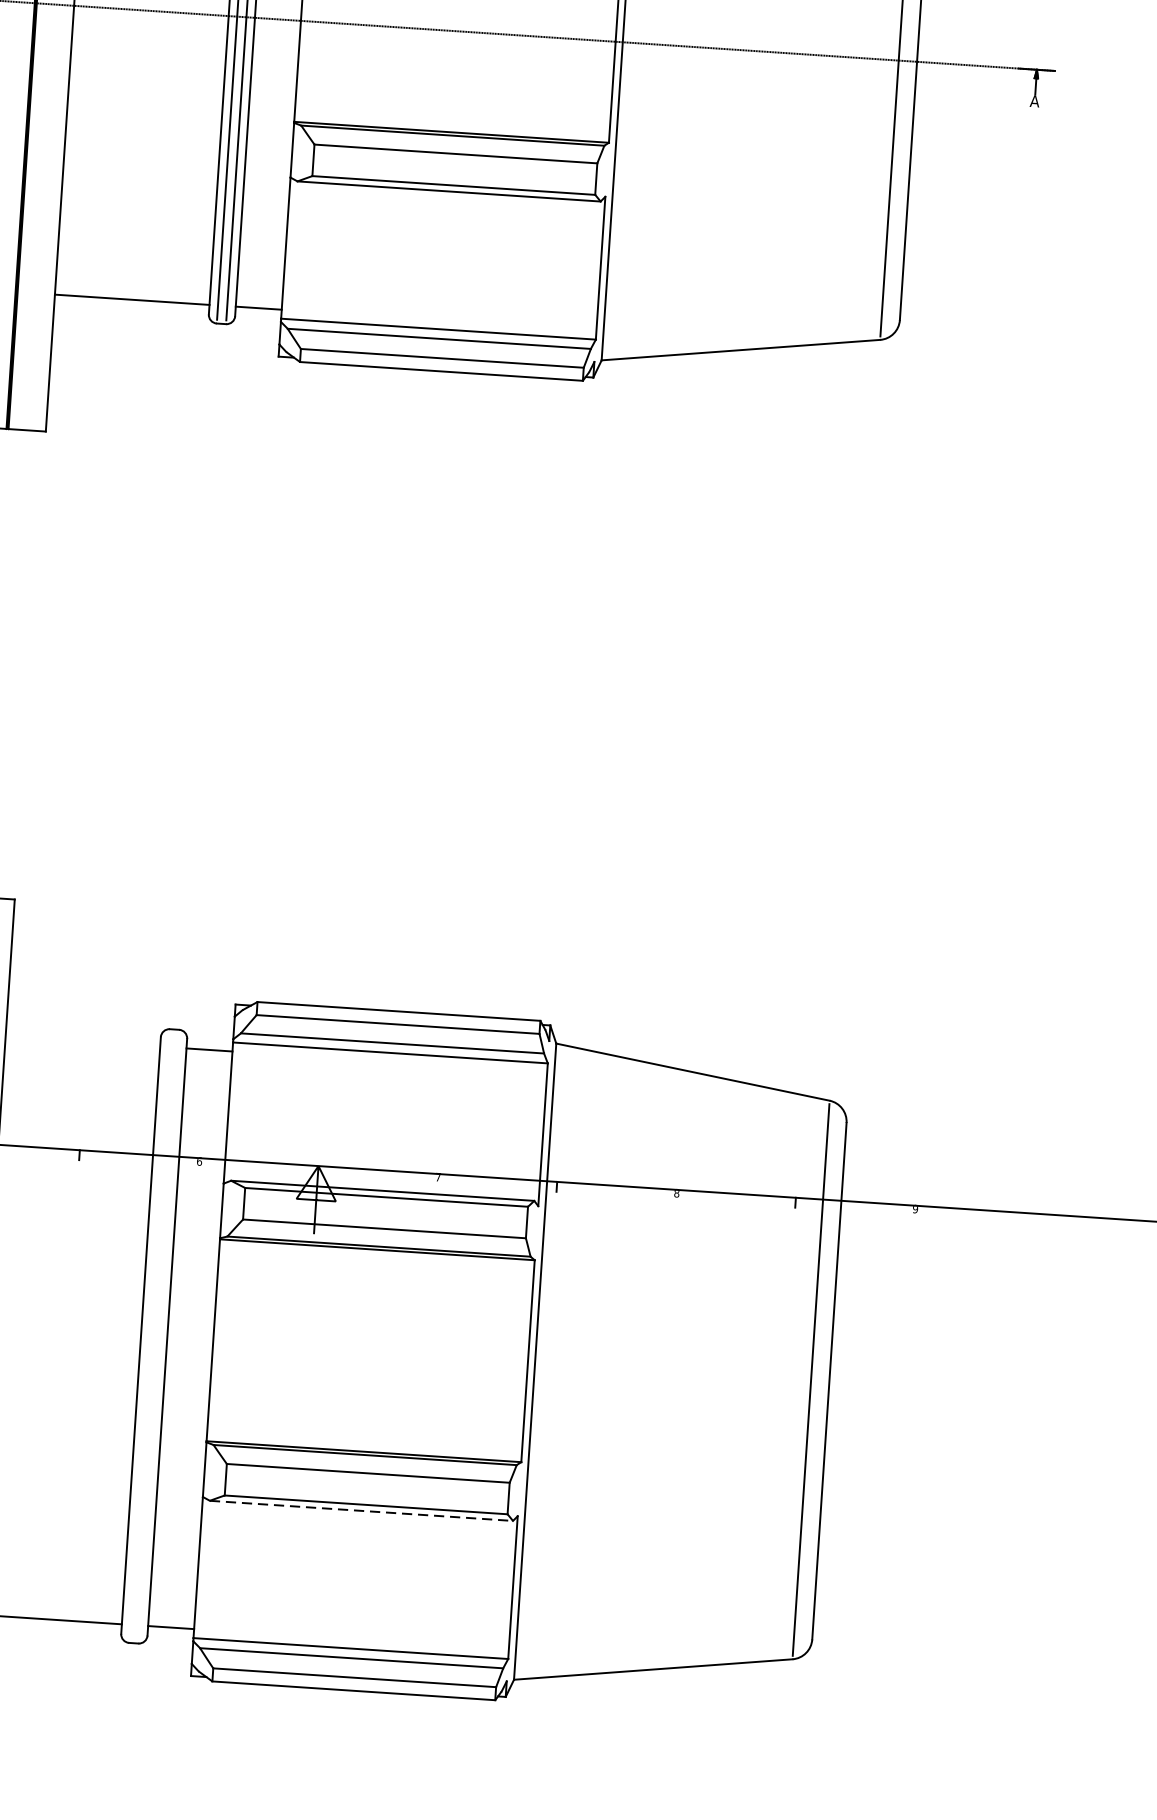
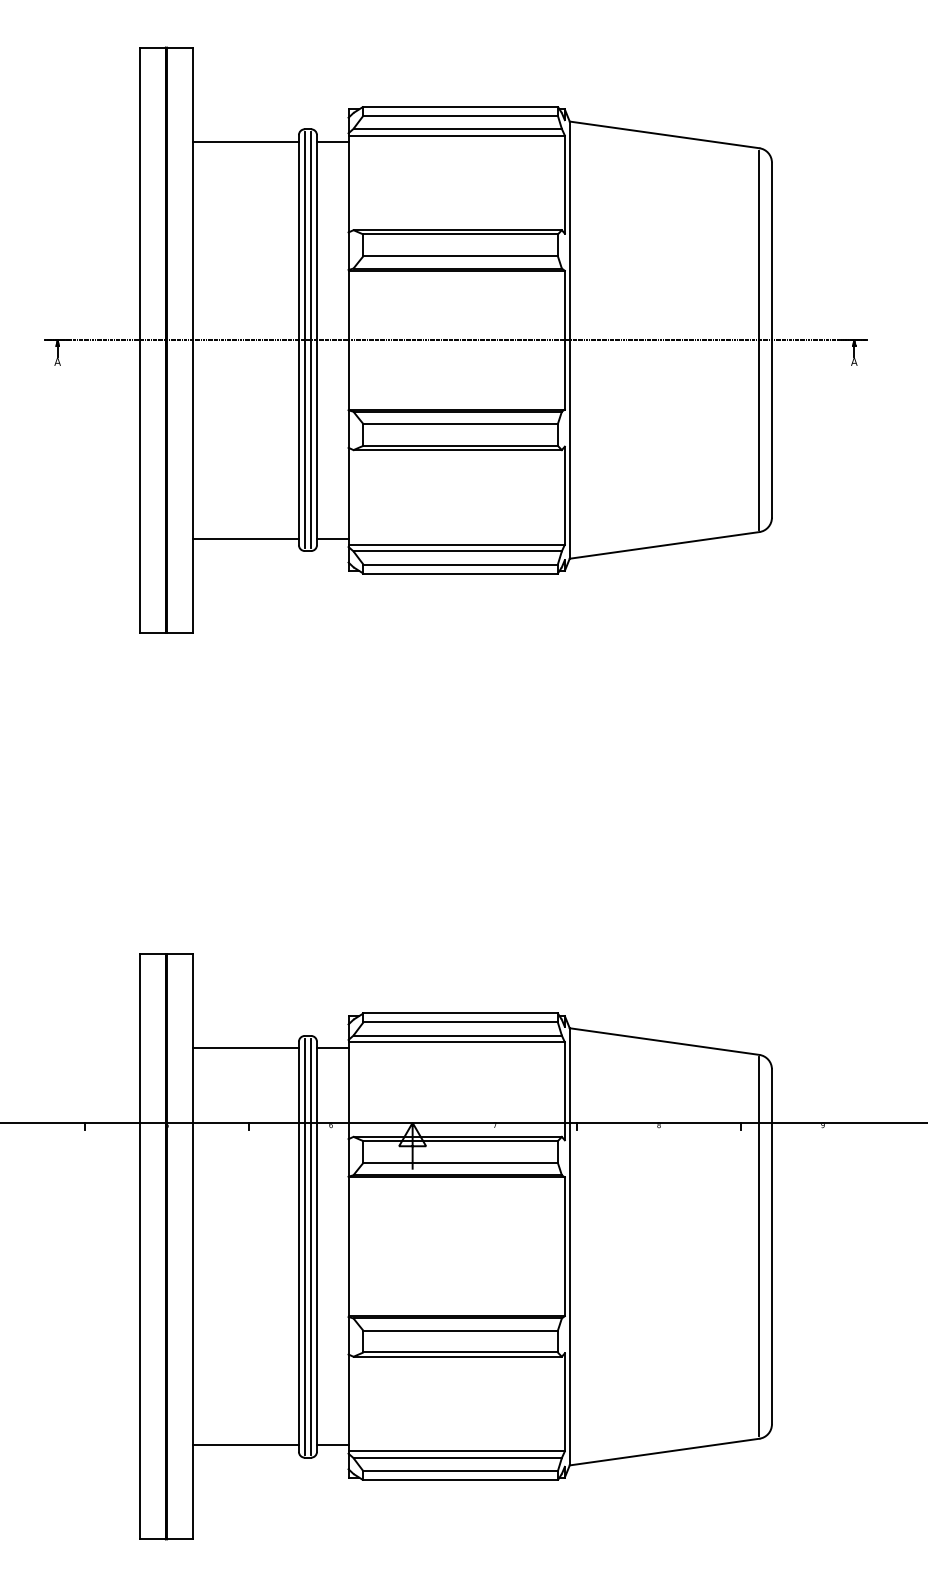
line: (82, 1041) -> (245, 1048), added
line: (149, 1335) -> (304, 1246), added
line: (159, 1336) -> (311, 1246), added
line: (362, 1510) -> (458, 1356), dashed -> solid

